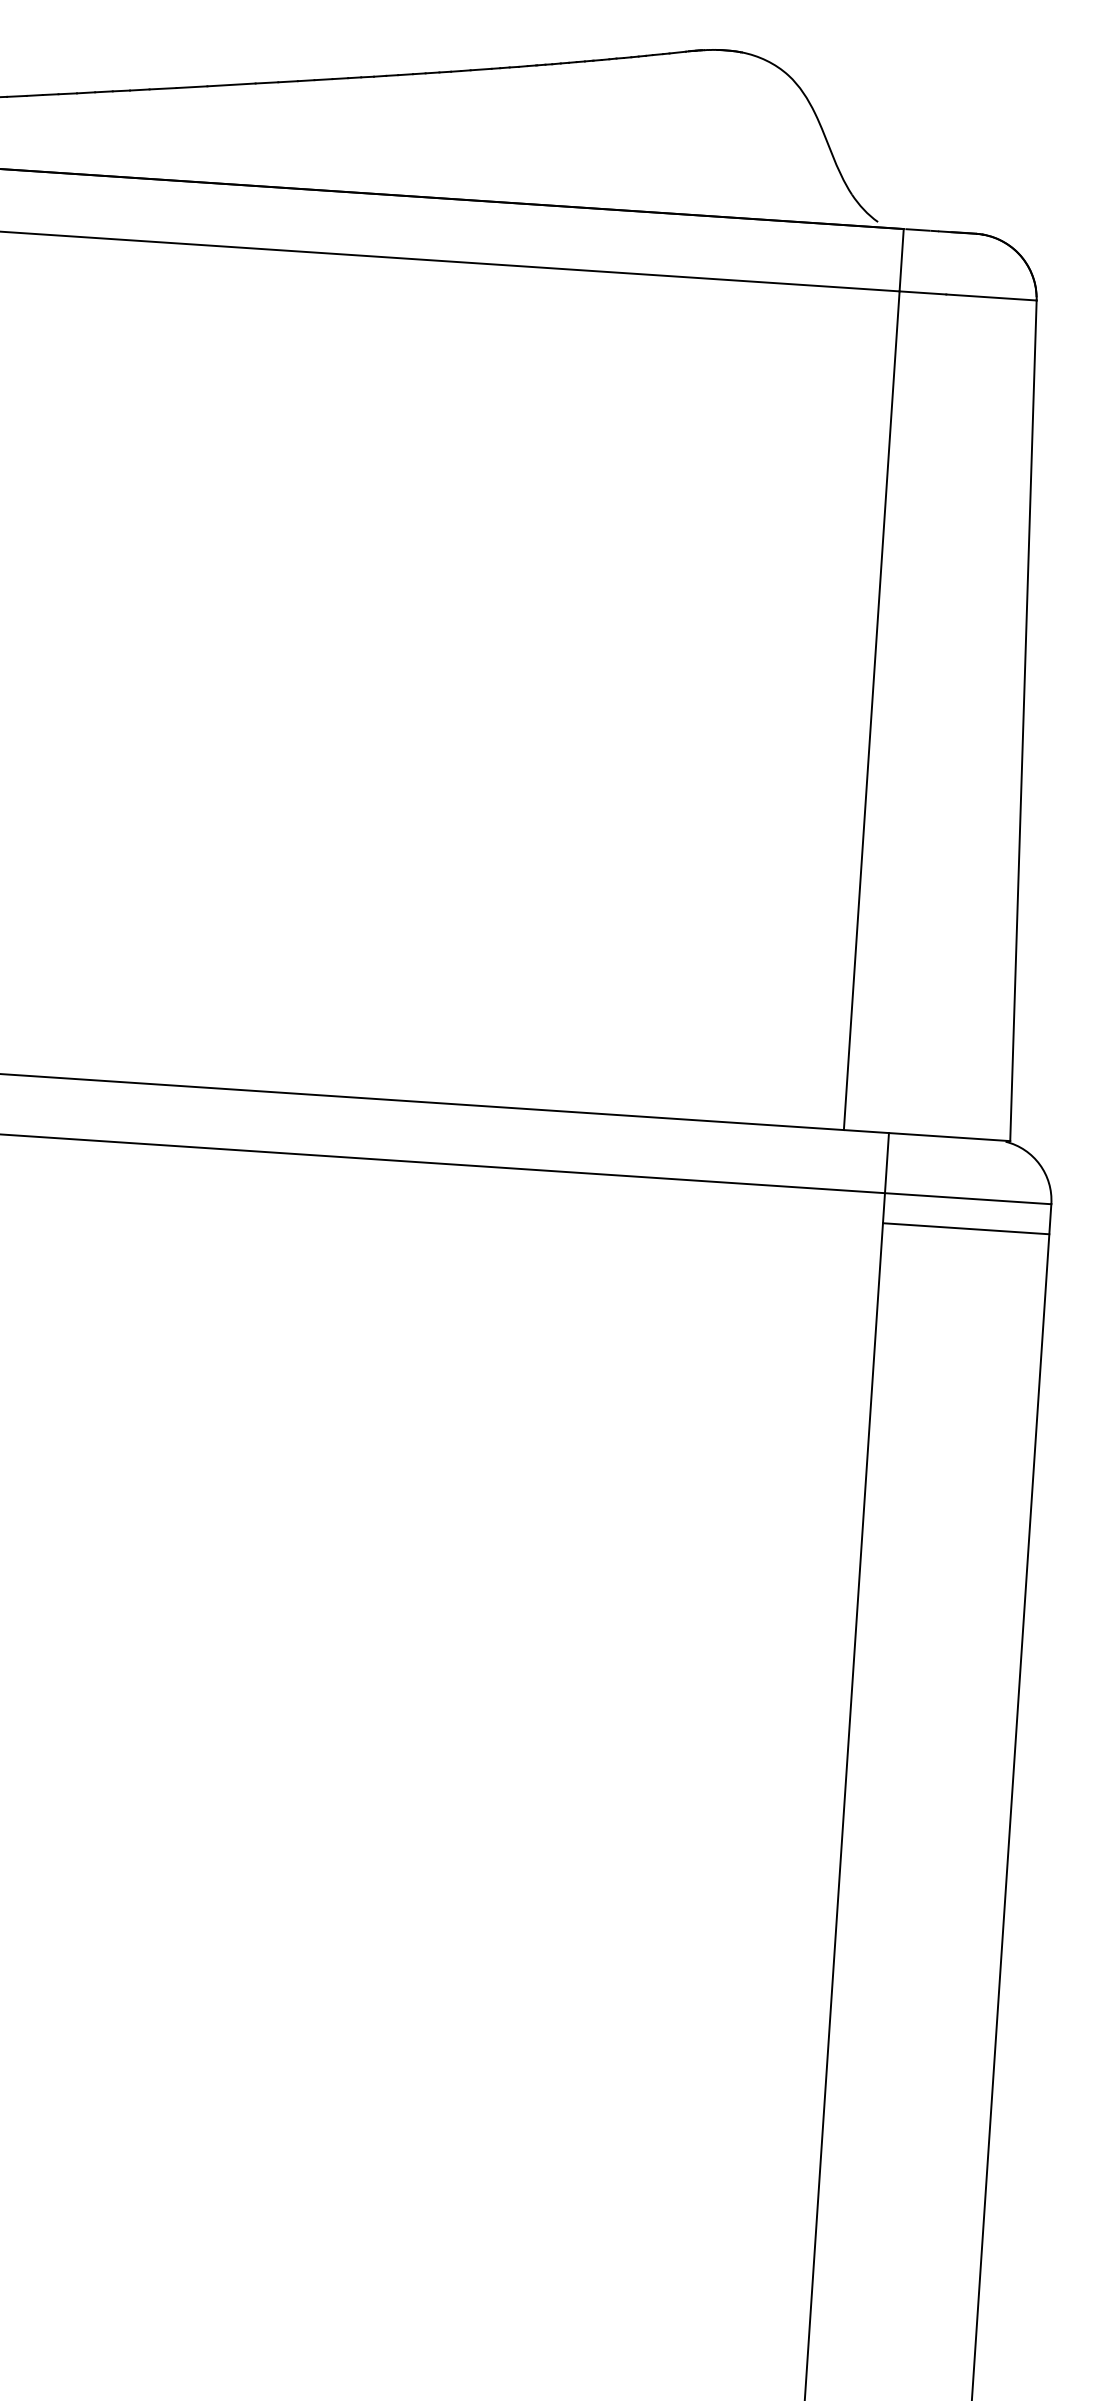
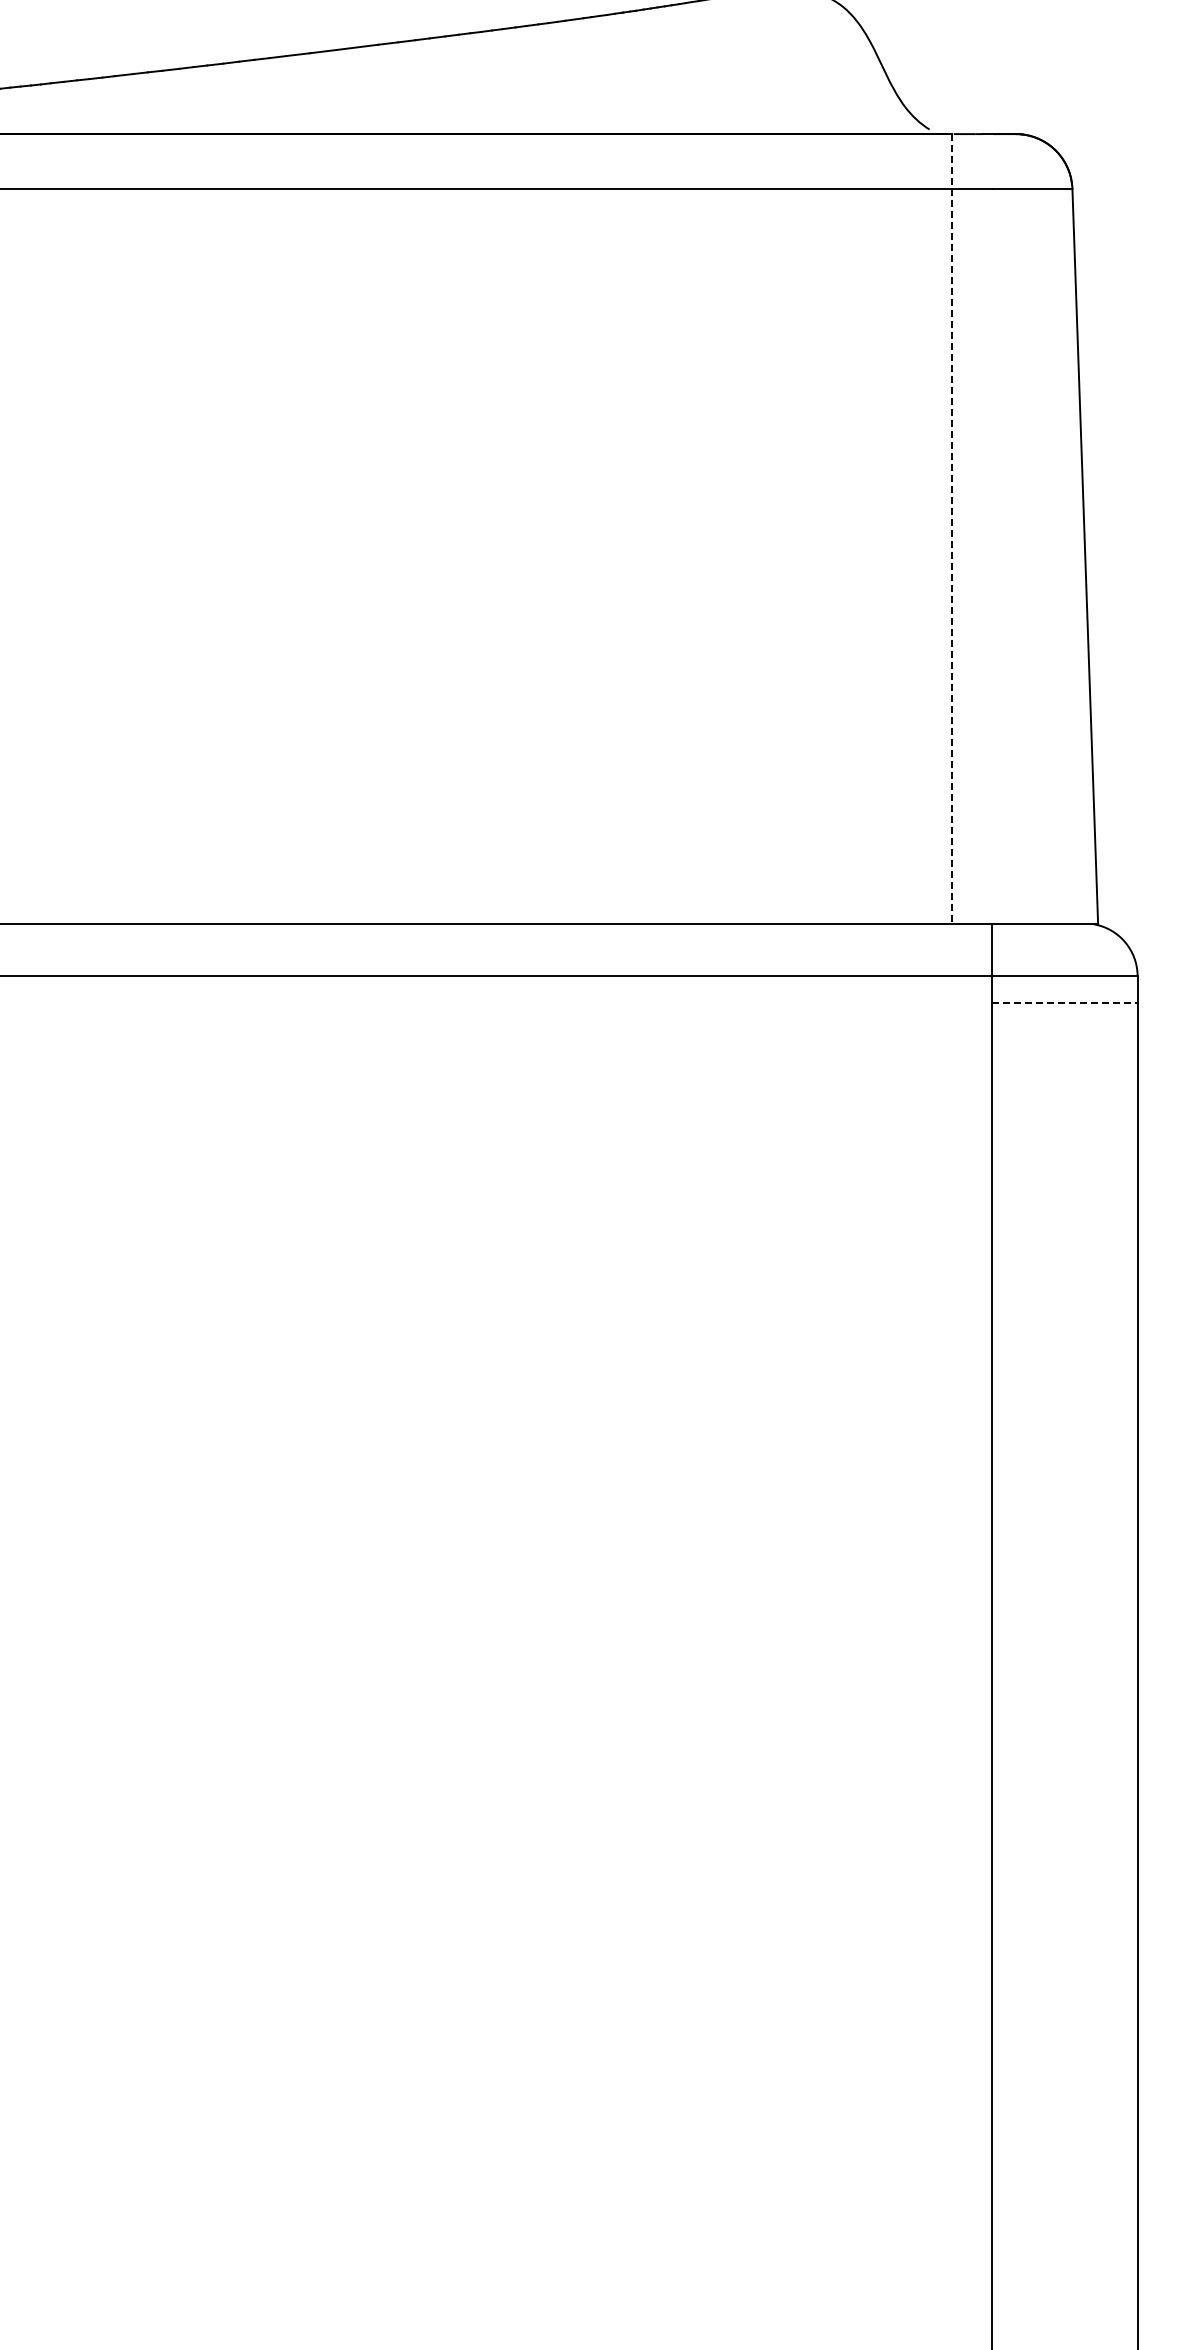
line: (874, 679) -> (952, 528), solid -> dashed
line: (965, 1228) -> (1064, 1002), solid -> dashed

